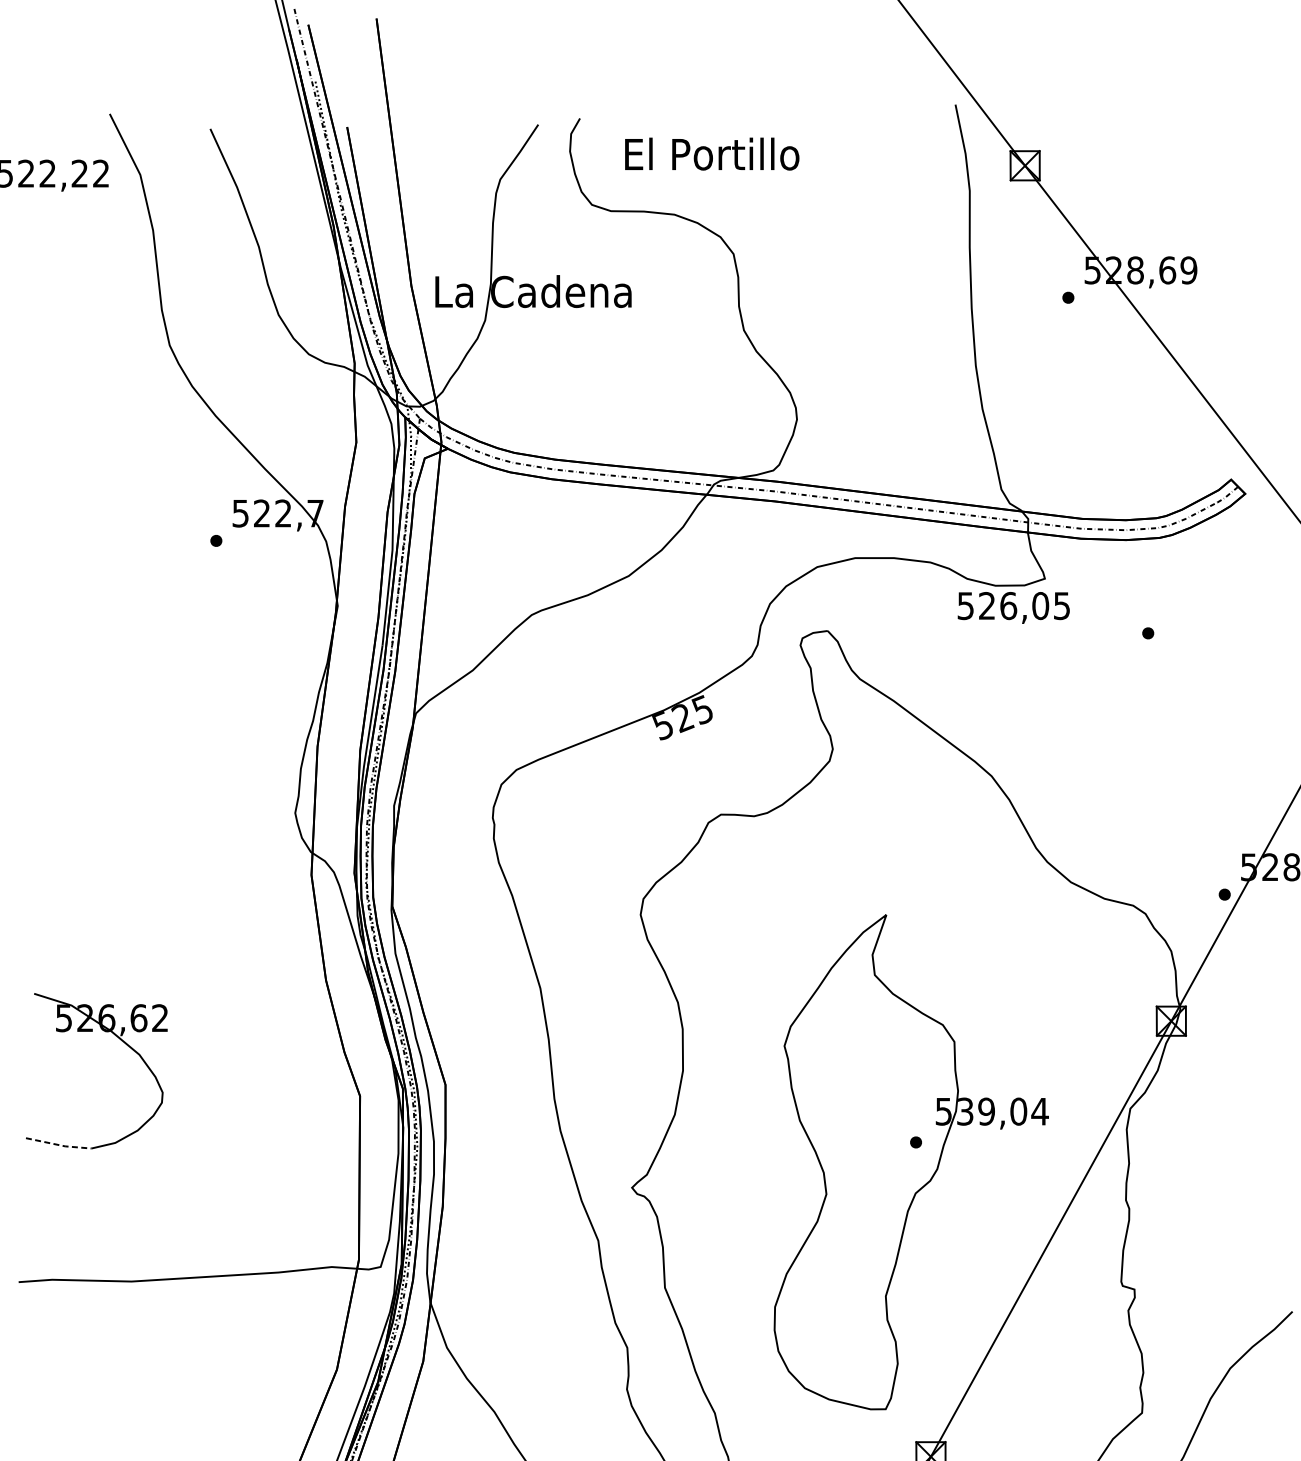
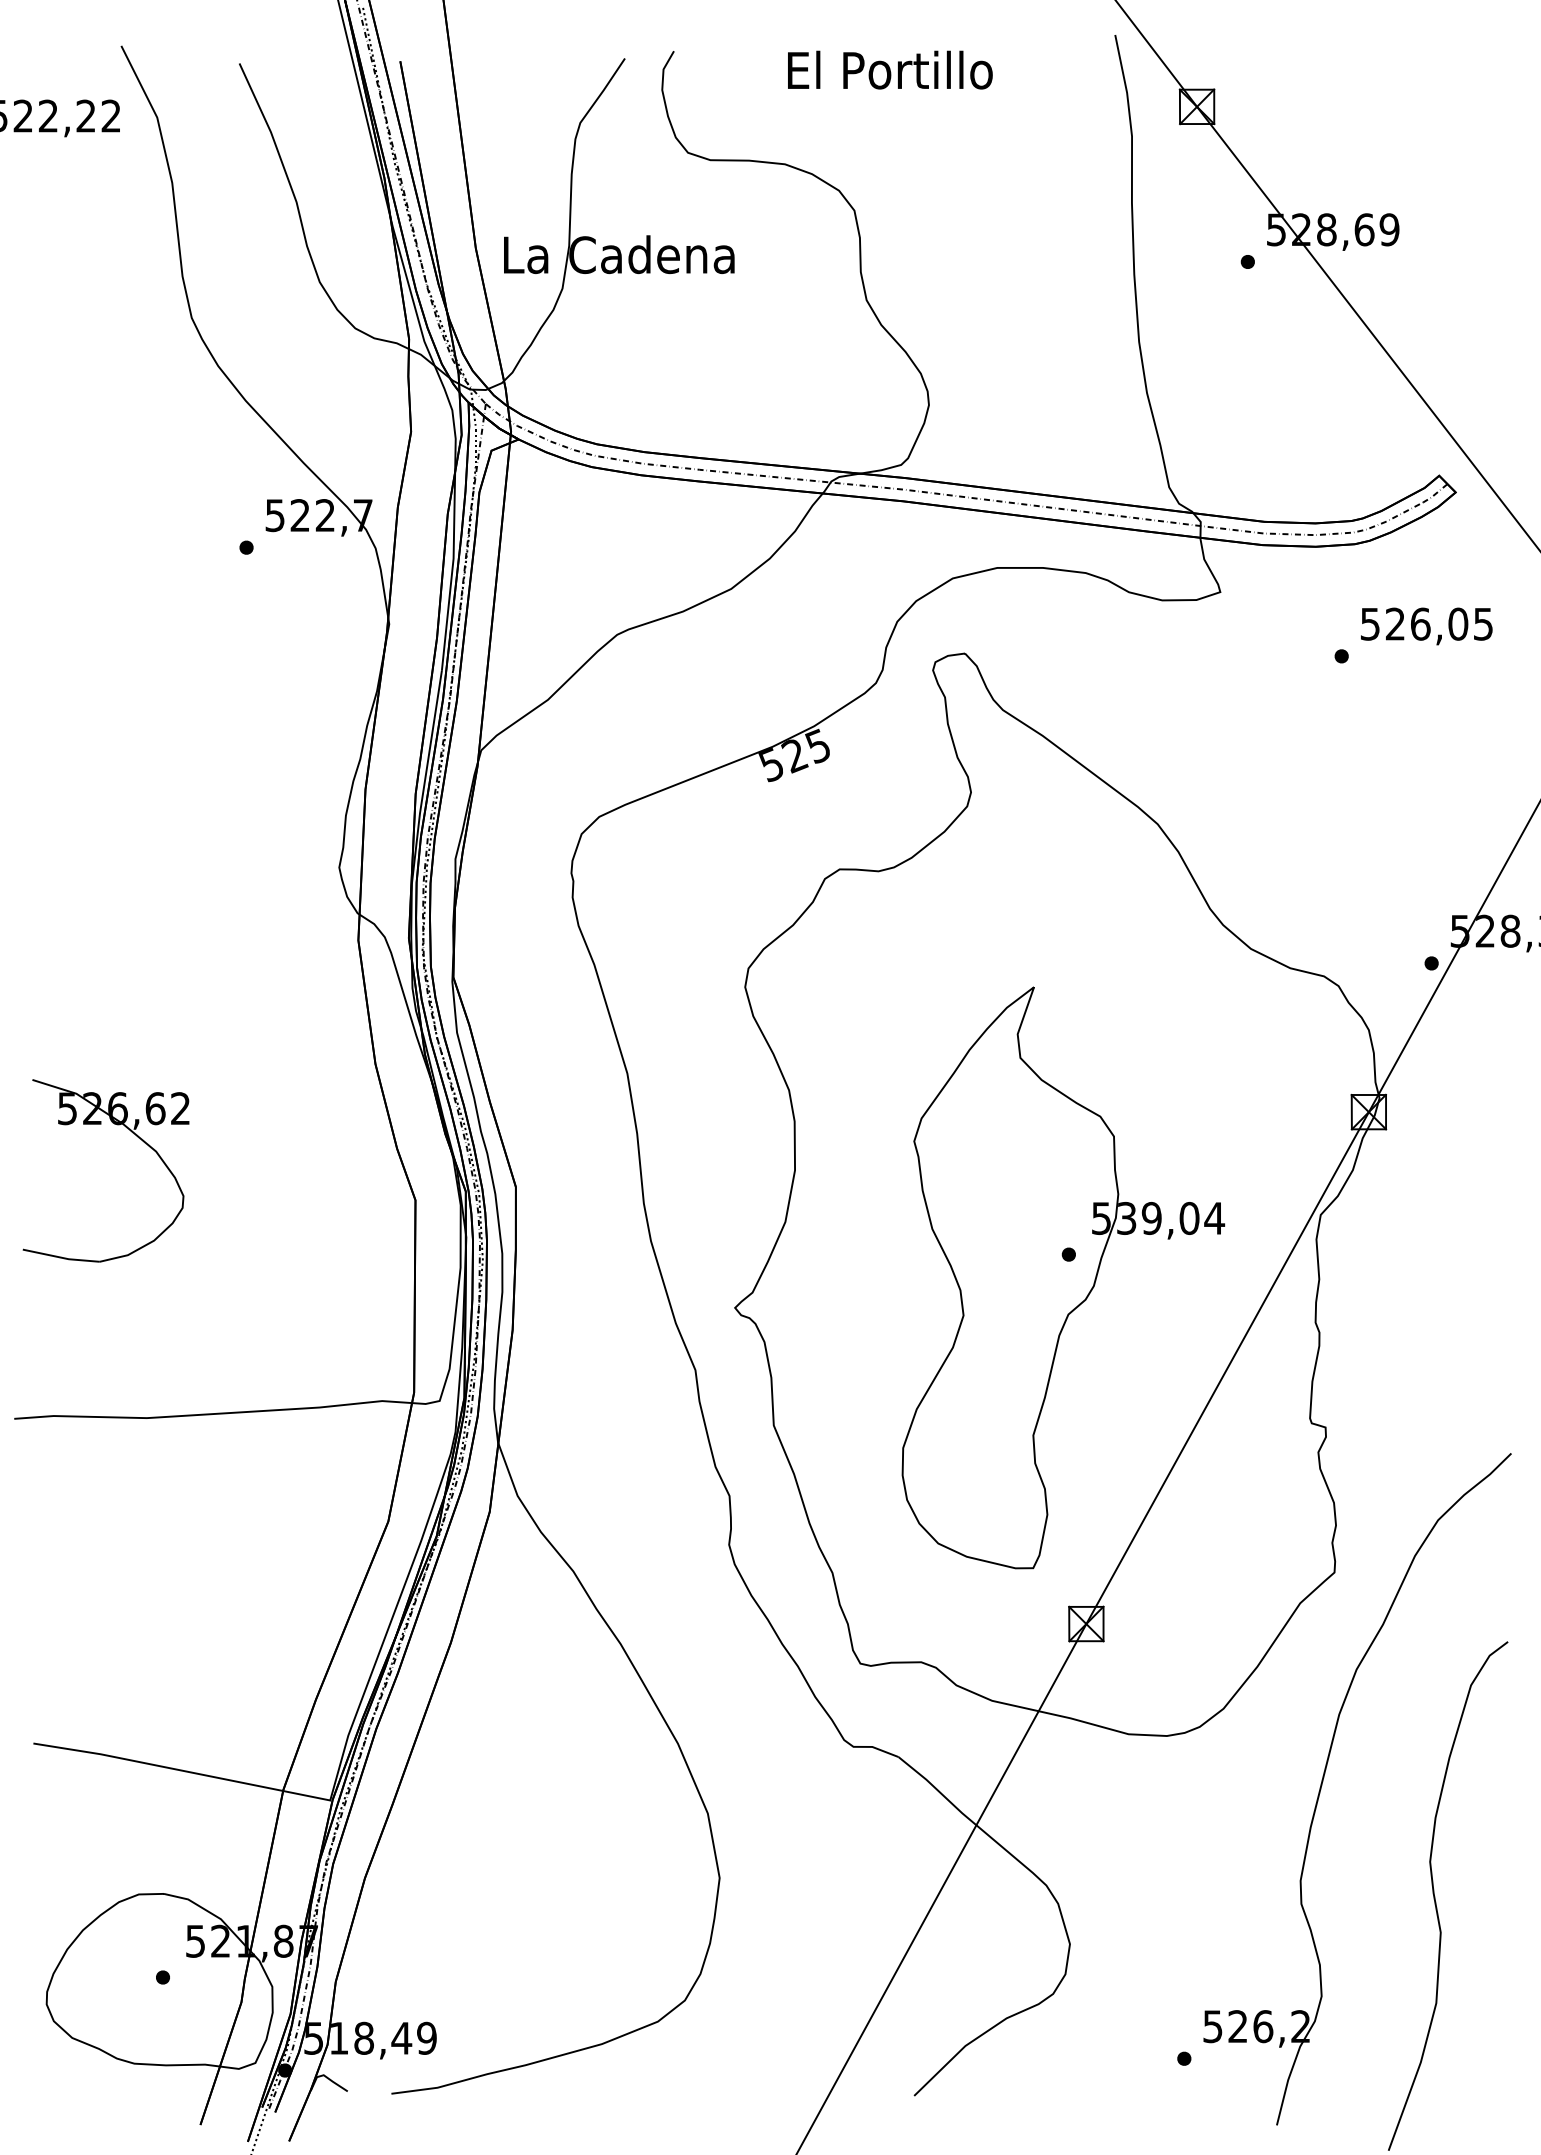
text: (712, 153) -> (890, 69), moved
text: (1013, 607) -> (1426, 626), moved
line: (58, 1144) -> (61, 1257), dashed -> solid

